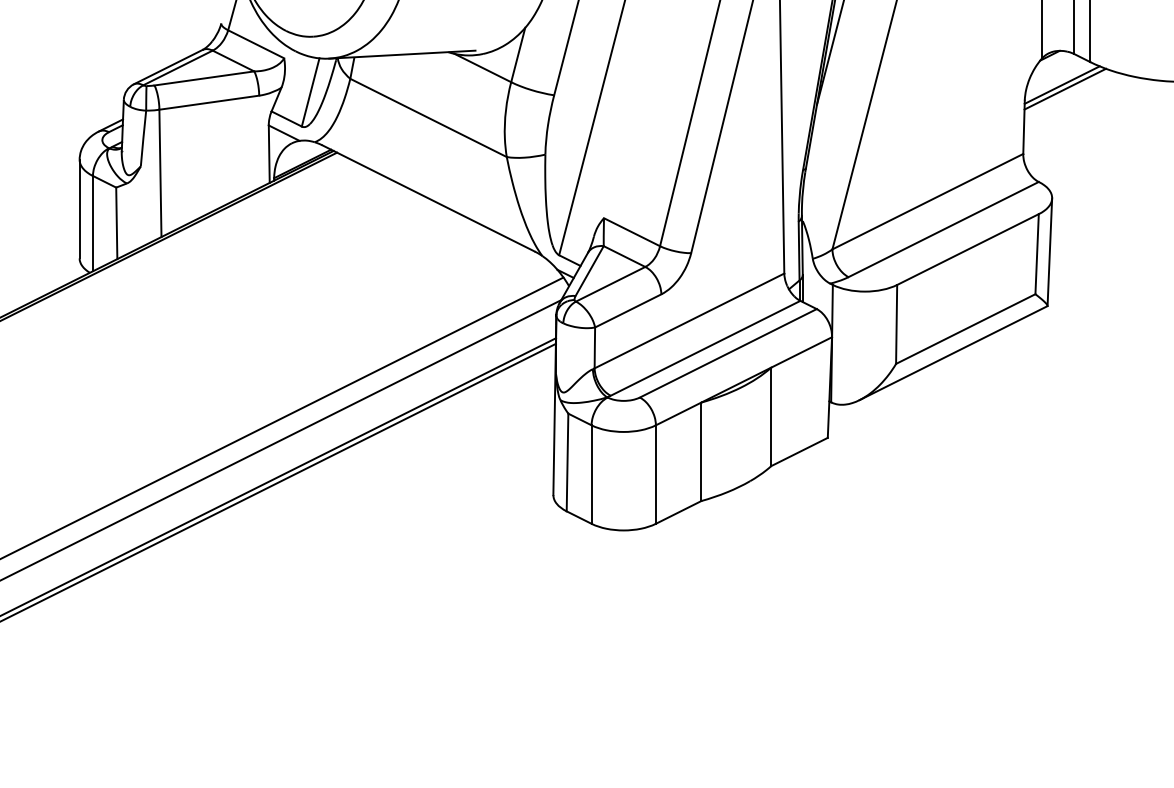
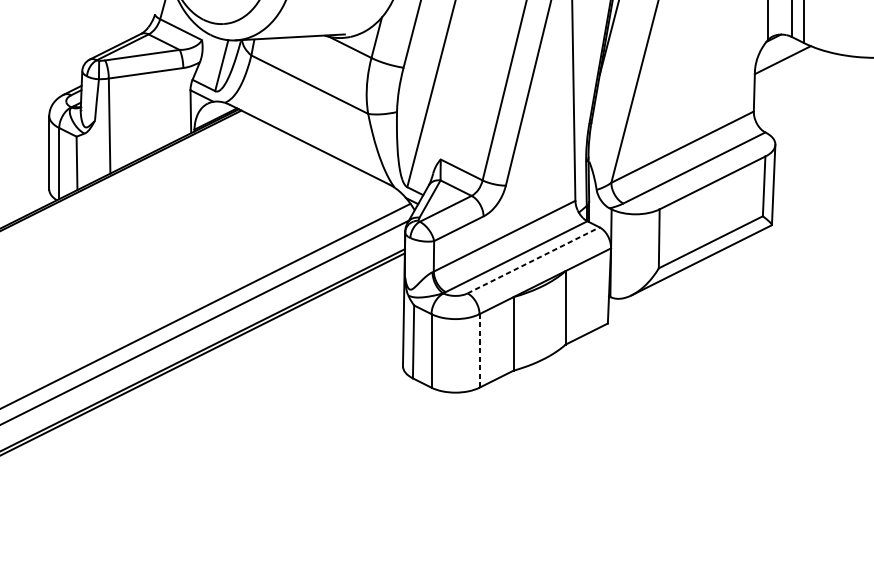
line: (1065, 88) -> (785, 62), removed
line: (728, 353) -> (533, 260), solid -> dashed
line: (655, 474) -> (479, 350), solid -> dashed

